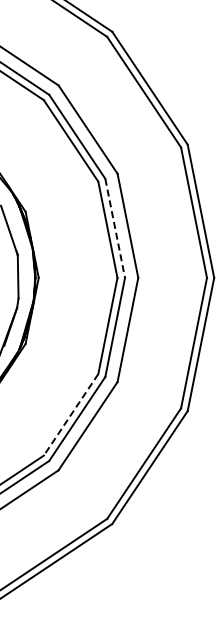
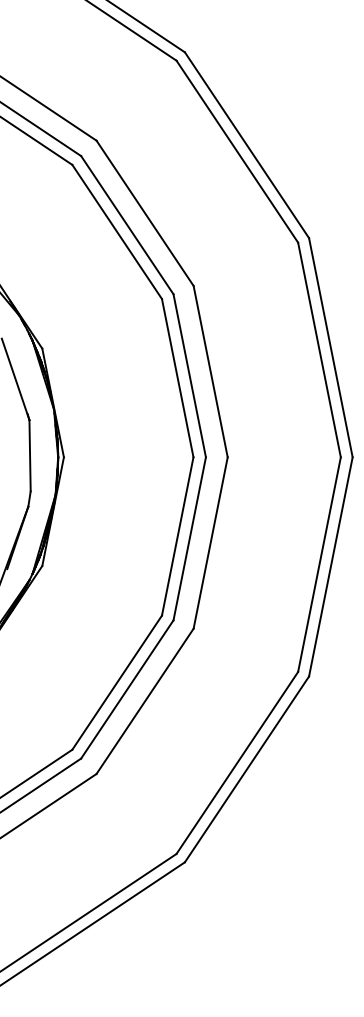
line: (115, 228) -> (190, 376), dashed -> solid
line: (70, 415) -> (116, 683), dashed -> solid

